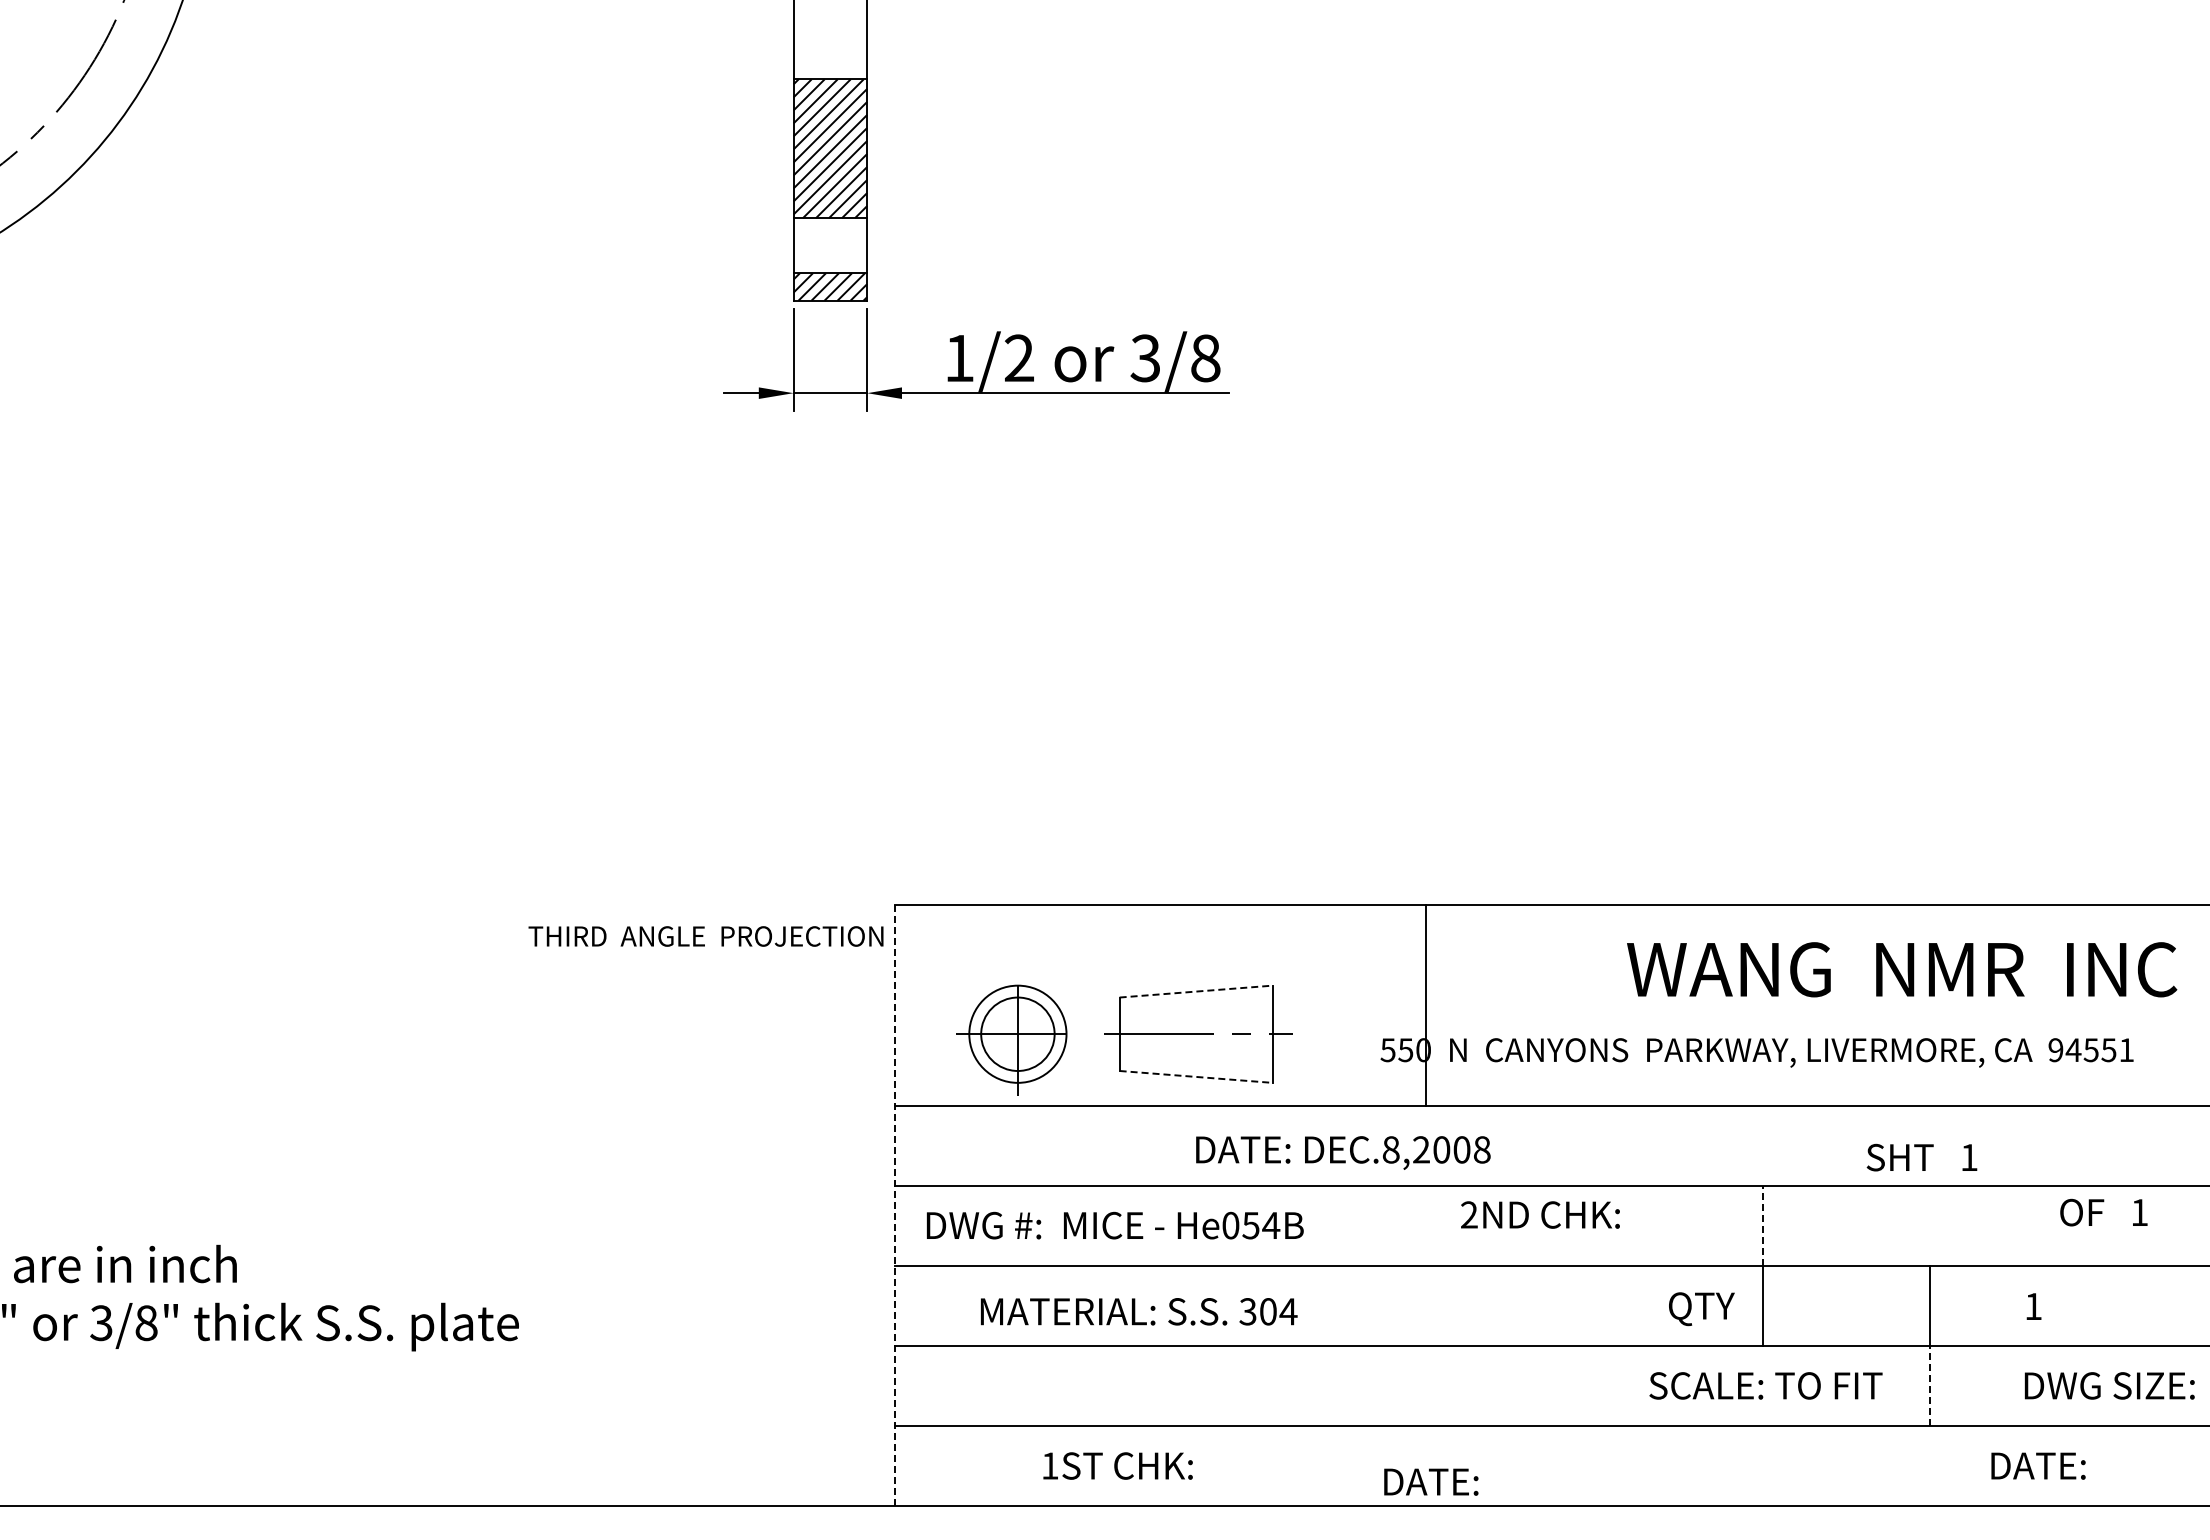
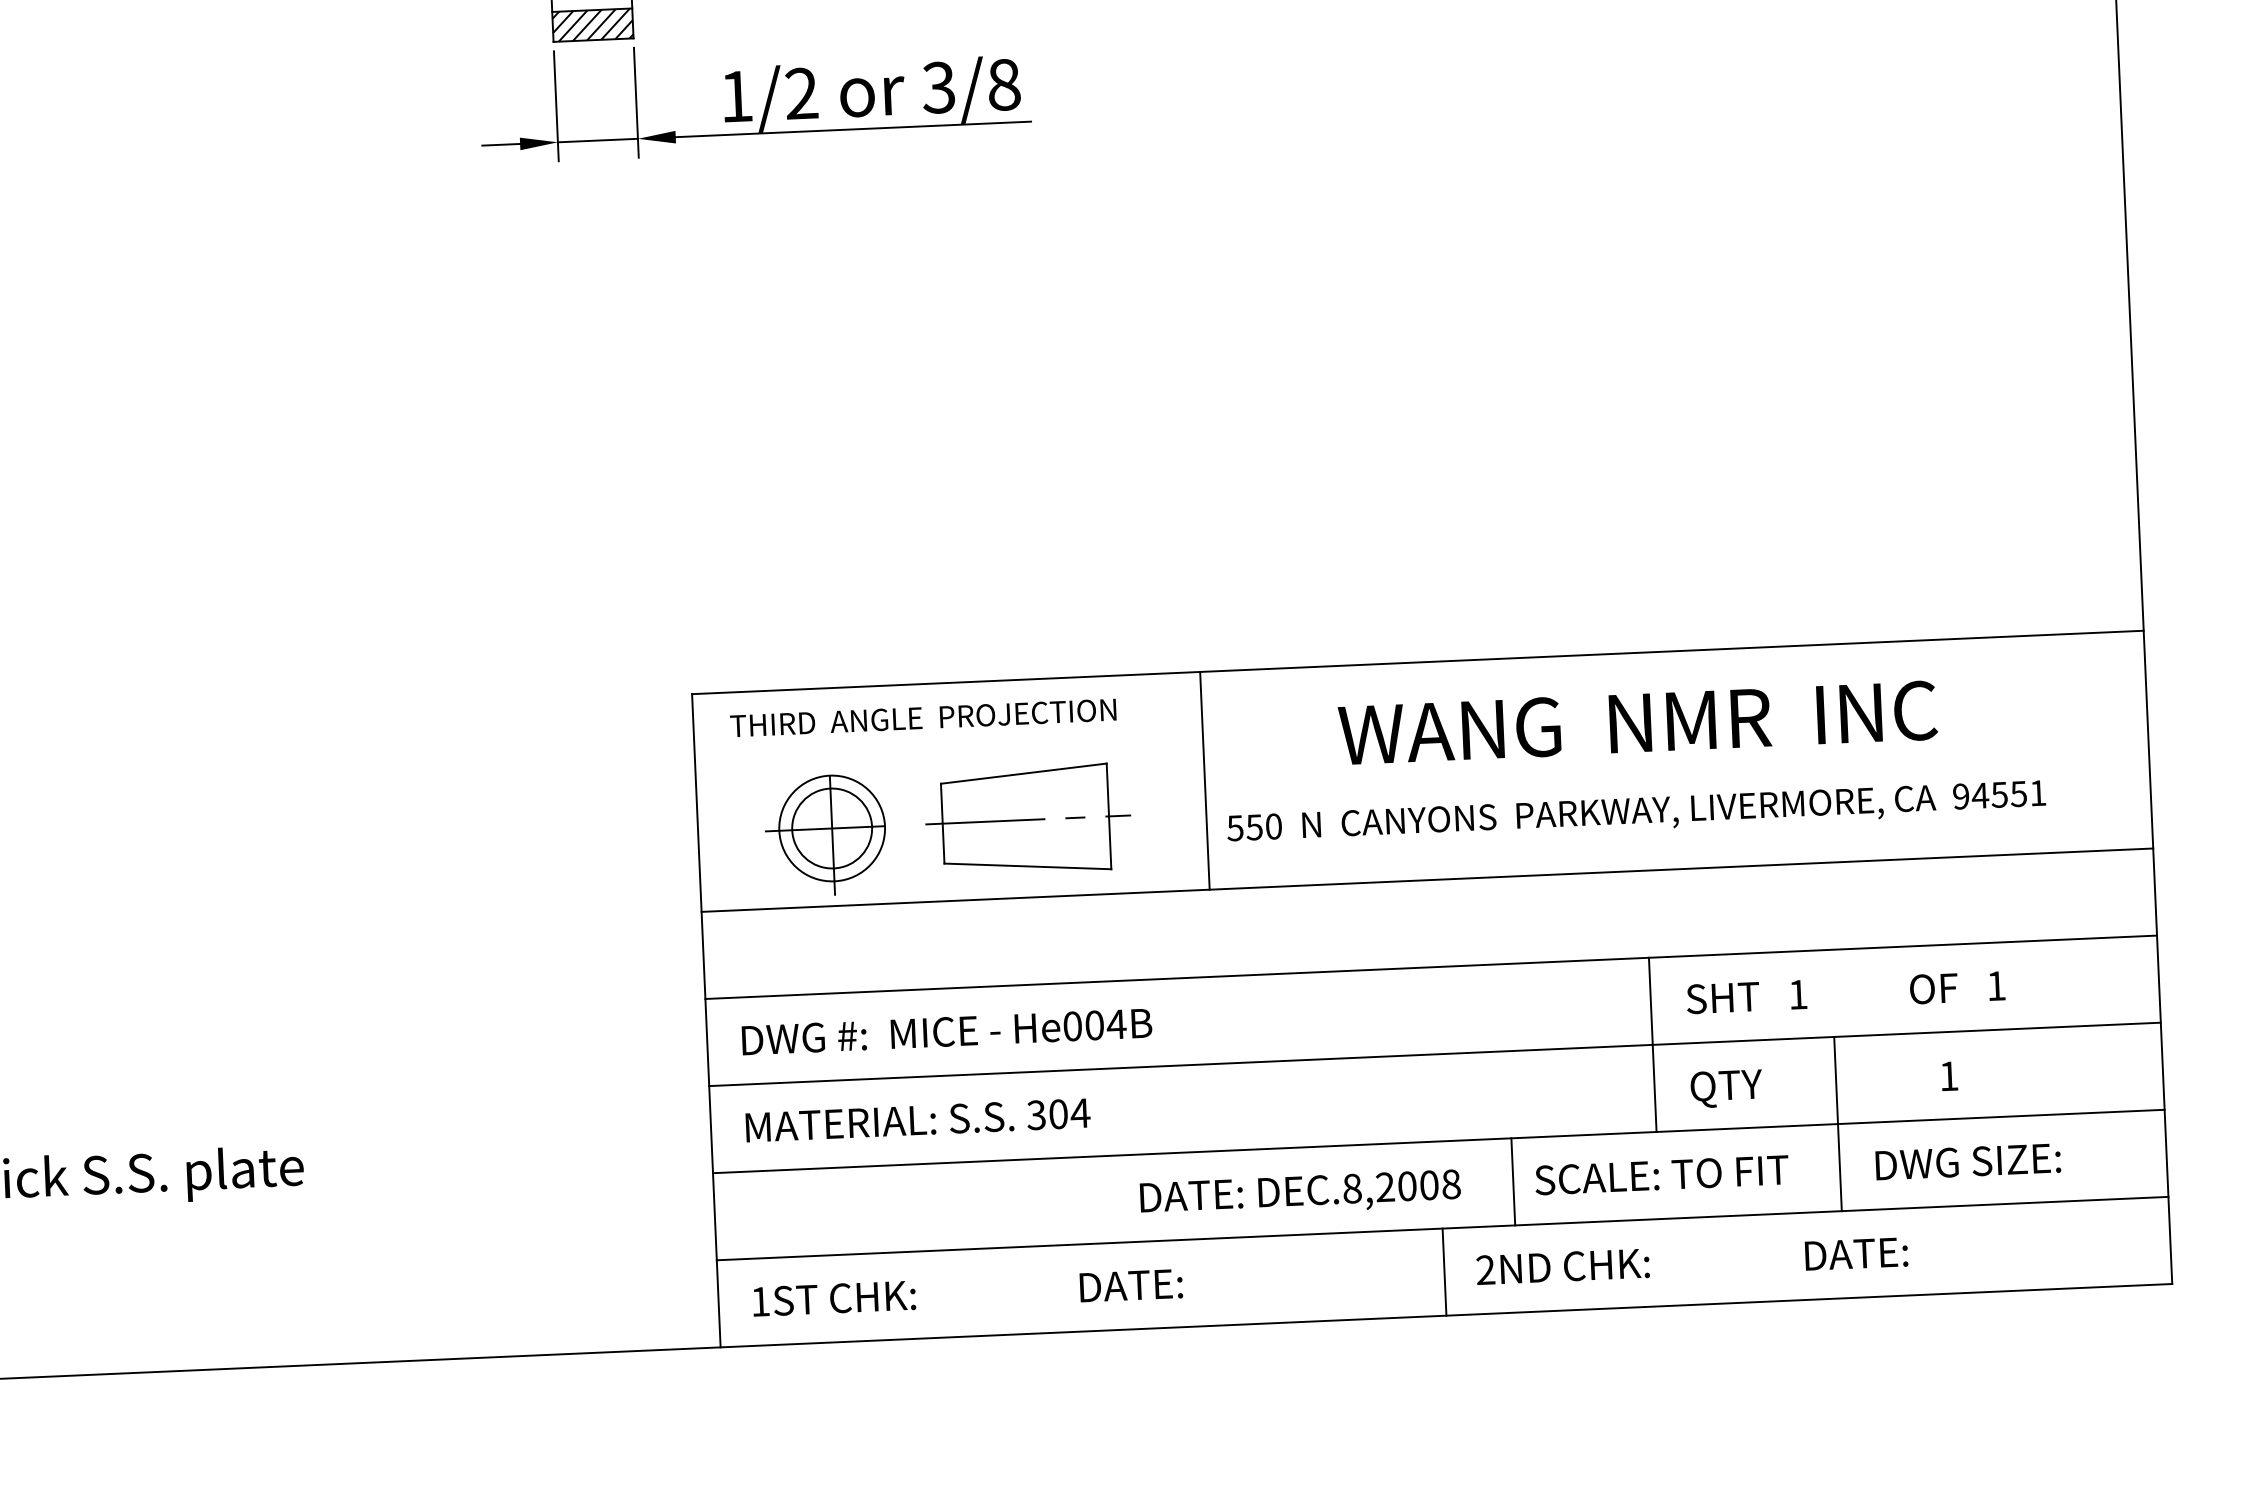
text: (705, 936) -> (922, 718), moved
text: (1902, 969) -> (1638, 722), moved
line: (1196, 991) -> (1024, 773), dashed -> solid
line: (1426, 1005) -> (1205, 780), moved
line: (1196, 1076) -> (1028, 865), dashed -> solid
text: (1343, 1152) -> (1300, 1193), moved
text: (1921, 1157) -> (1746, 996), moved
line: (894, 1205) -> (706, 1020), dashed -> solid
text: (2103, 1212) -> (1957, 987), moved
text: (1540, 1214) -> (1563, 1266), moved
text: (1250, 1225) -> (1094, 1025), He054B -> He004B
line: (1762, 1225) -> (1650, 1001), dashed -> solid
text: (1701, 1309) -> (1726, 1089), moved
text: (1139, 1311) -> (918, 1120), moved
line: (1629, 1385) -> (1513, 1181), added
line: (1929, 1385) -> (1839, 1167), dashed -> solid
text: (2109, 1385) -> (1967, 1161), moved
text: (1117, 1465) -> (833, 1298), moved
text: (2038, 1465) -> (1856, 1253), moved
line: (1562, 1466) -> (1444, 1272), added
text: (1431, 1481) -> (1131, 1285), moved

